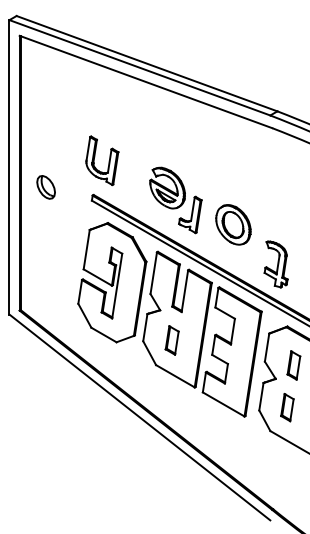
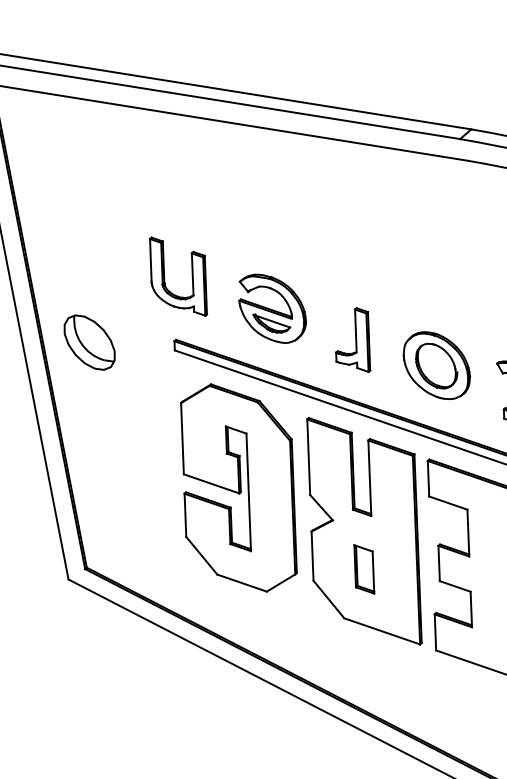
part: (45, 187) -> (88, 343), size x1.43
part: (167, 187) -> (271, 307), moved
part: (233, 224) -> (436, 365), moved

